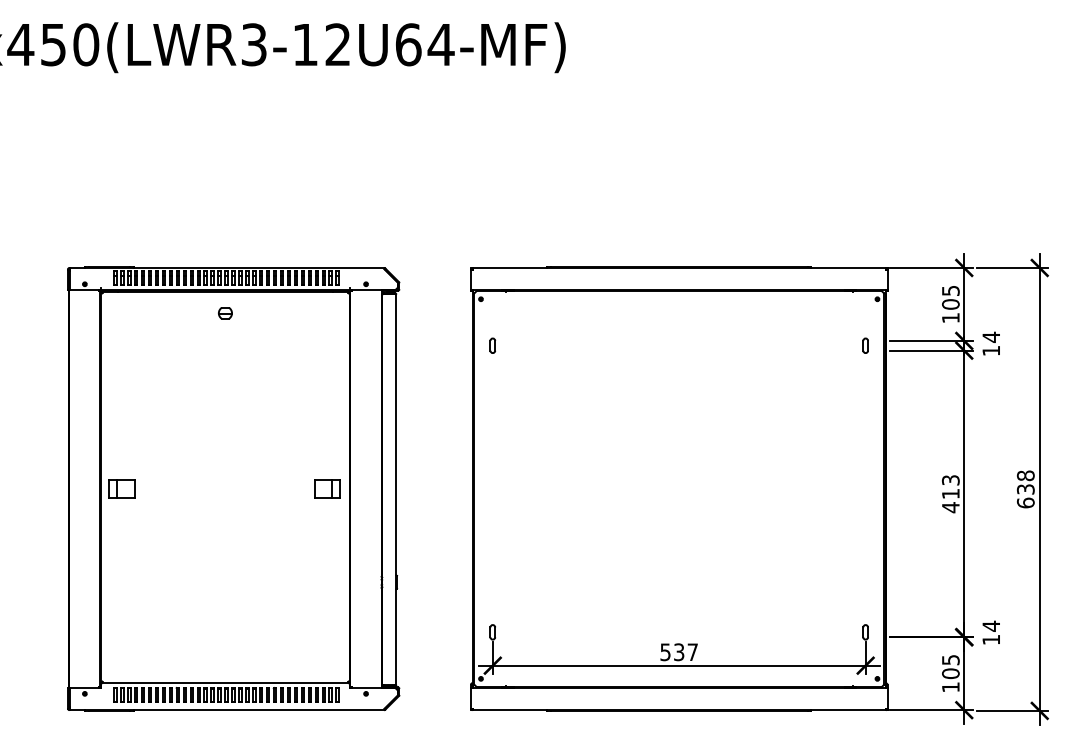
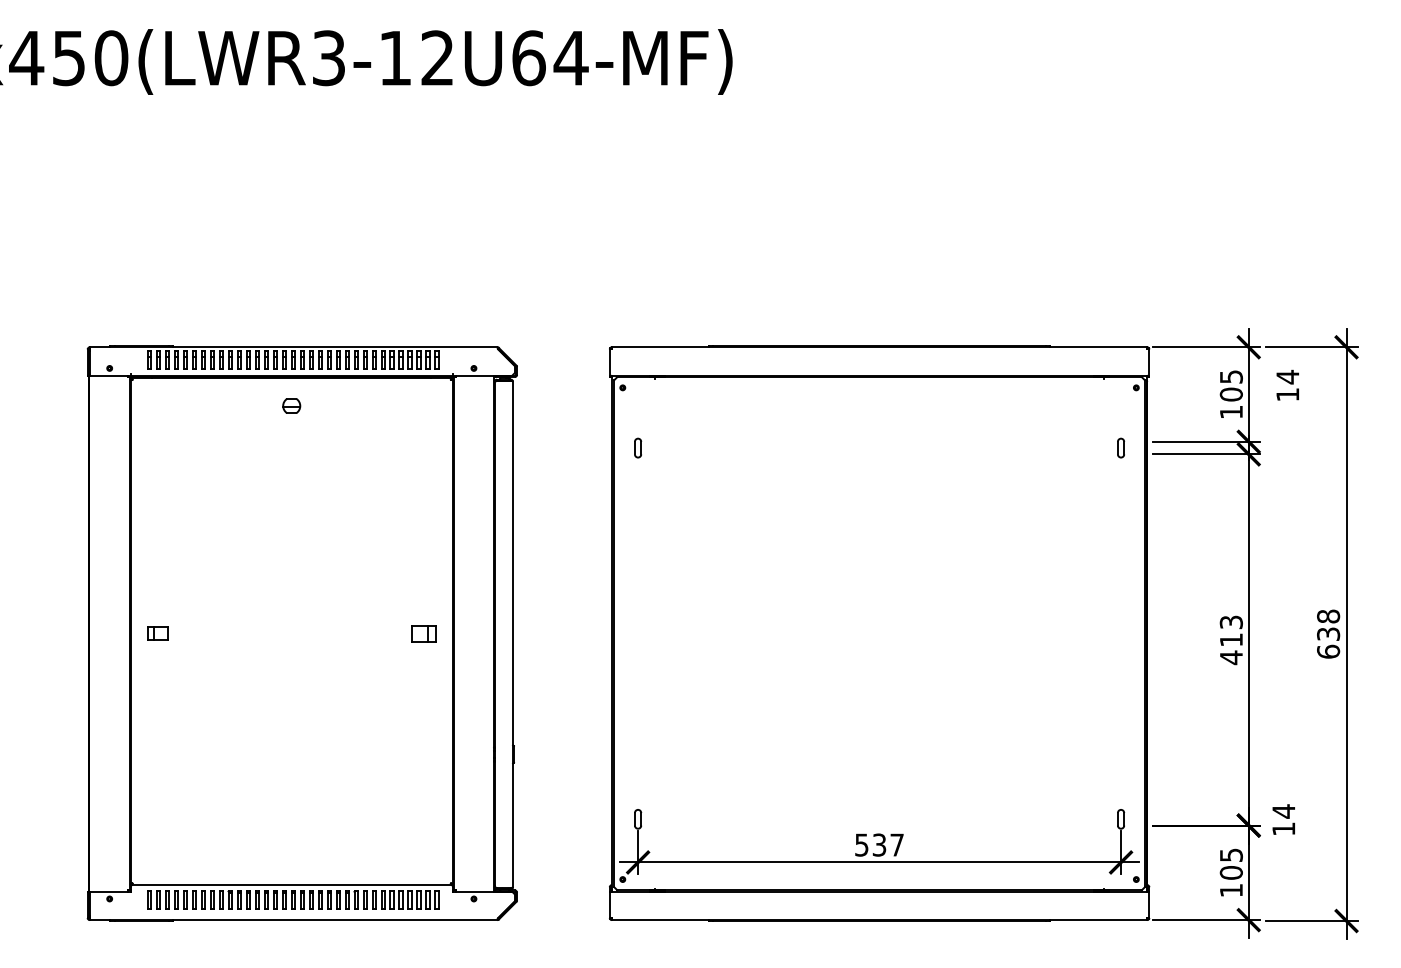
text: (991, 343) -> (1287, 384), moved
part: (121, 488) -> (157, 633), size x0.6
part: (327, 488) -> (423, 633), size x0.7

